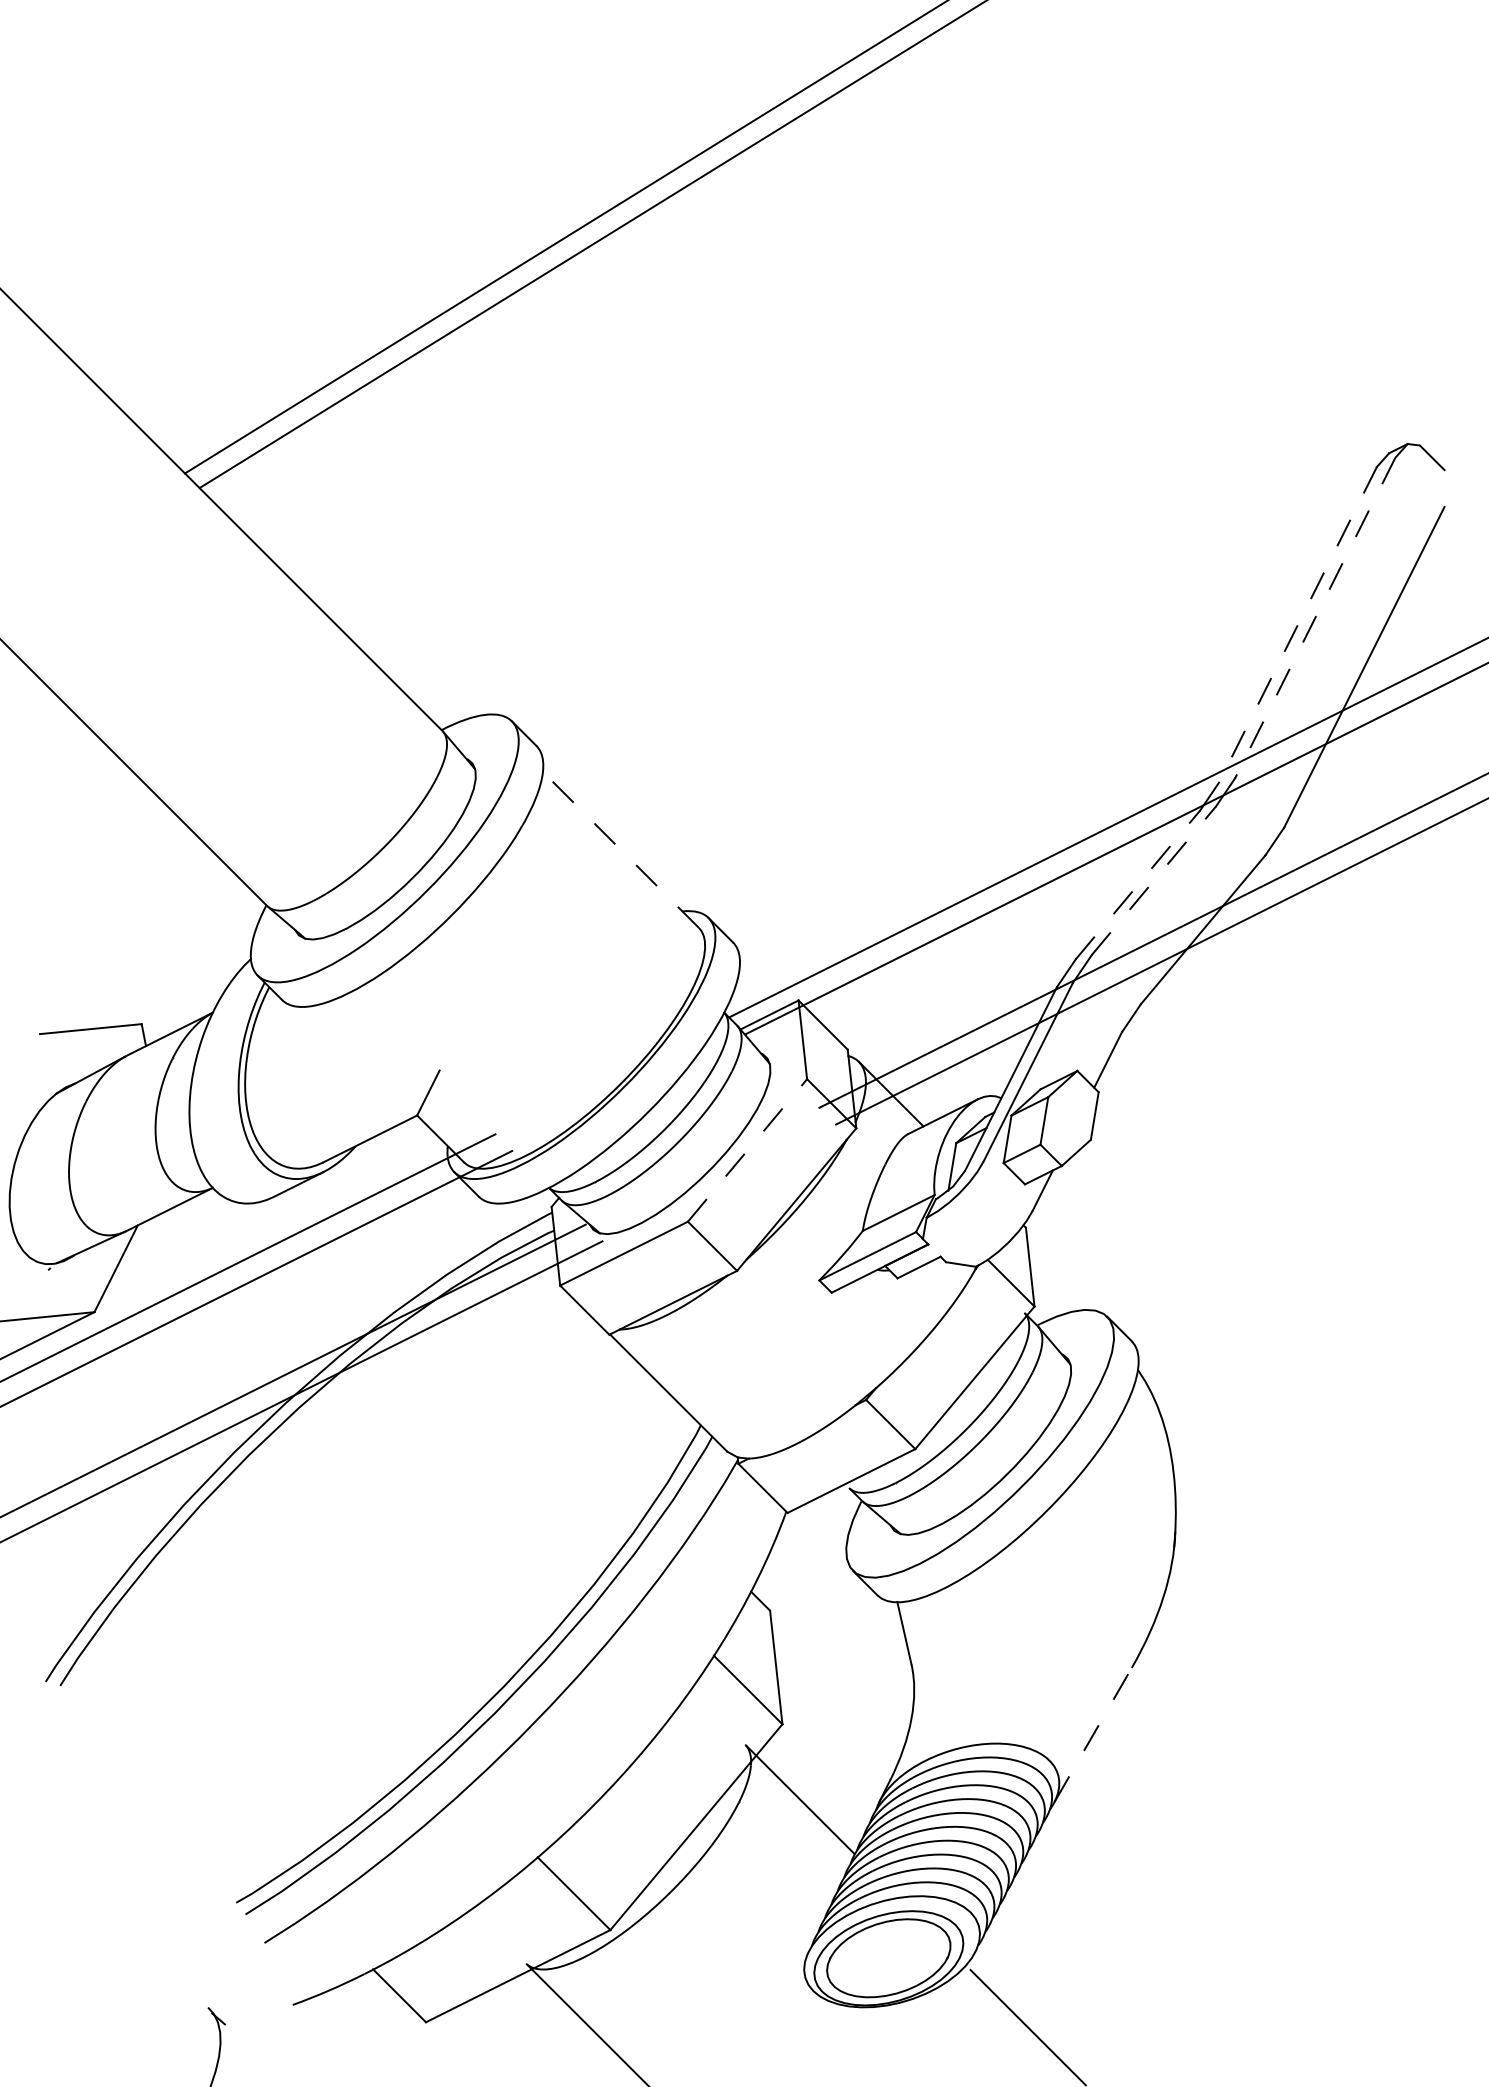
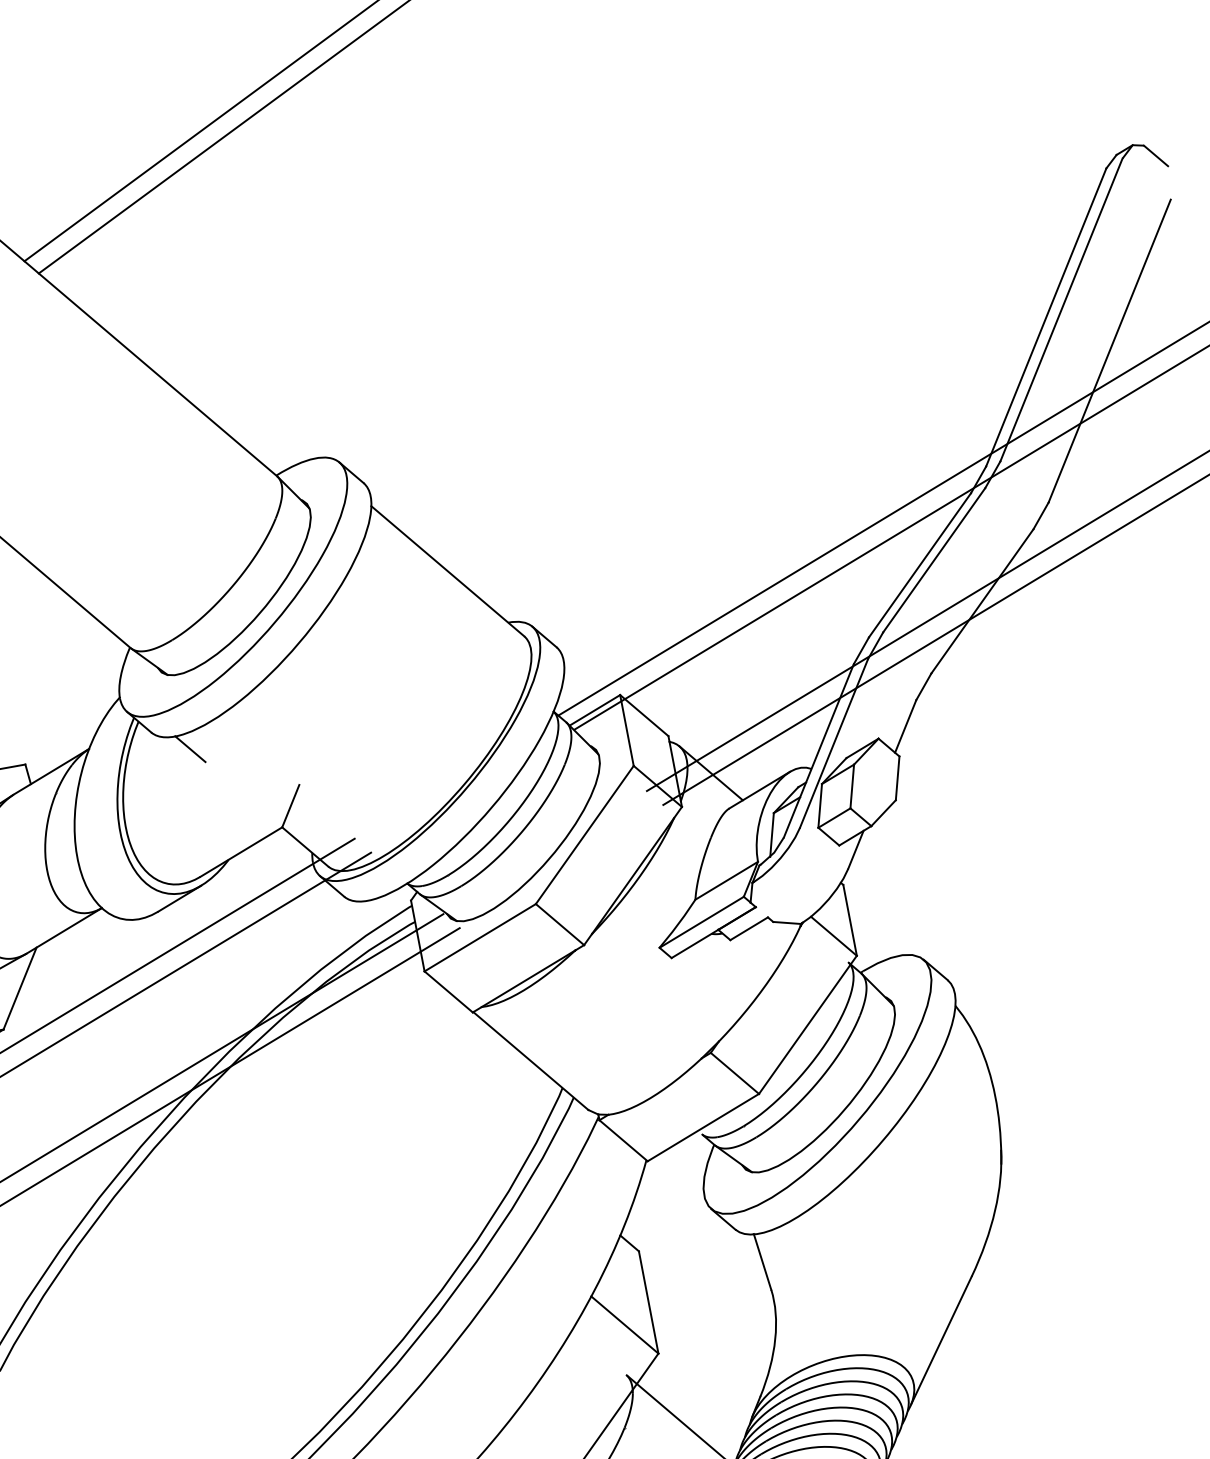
line: (1314, 618) -> (1060, 310), dashed -> solid
line: (1297, 625) -> (1045, 318), dashed -> solid
line: (620, 849) -> (447, 570), dashed -> solid
line: (1154, 880) -> (934, 560), dashed -> solid
line: (1137, 884) -> (919, 564), dashed -> solid
line: (323, 1021) -> (190, 748), added
line: (747, 1150) -> (584, 835), dashed -> solid
line: (1093, 1734) -> (941, 1340), dashed -> solid

